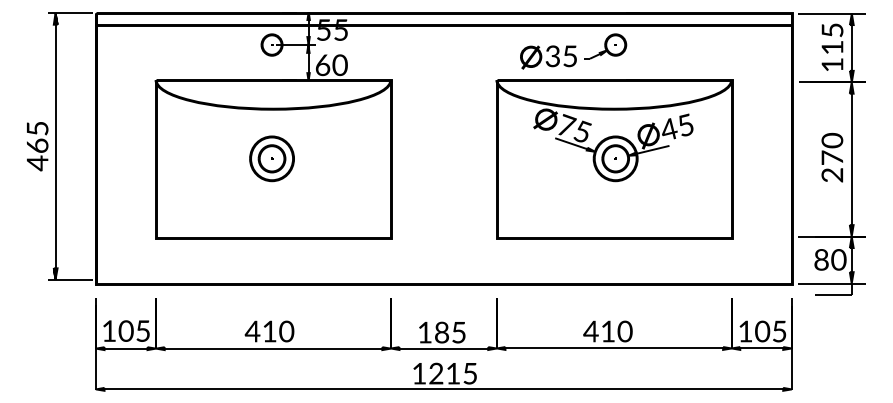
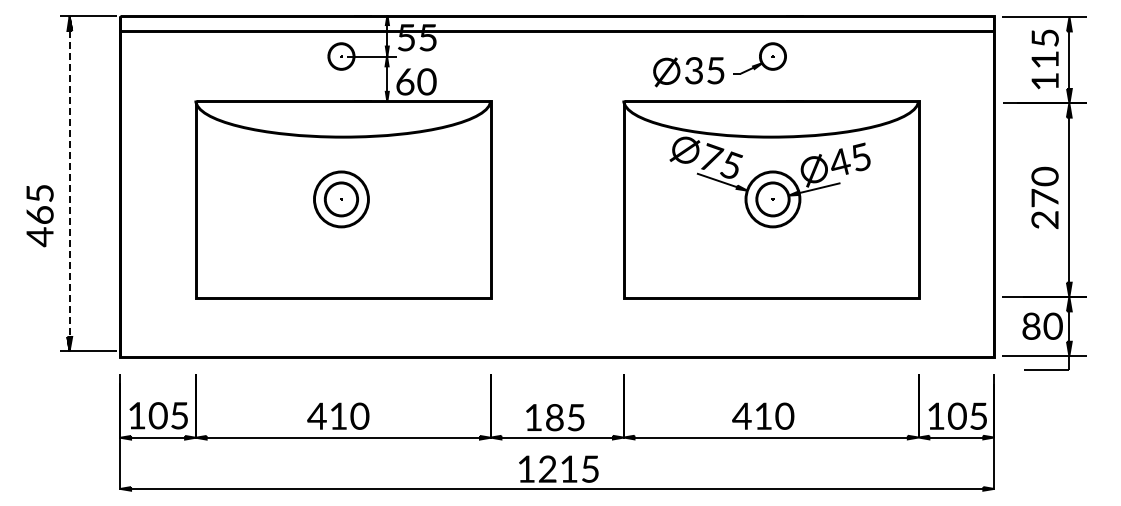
text: (37, 146) -> (39, 216), moved
line: (55, 147) -> (69, 185), solid -> dashed

